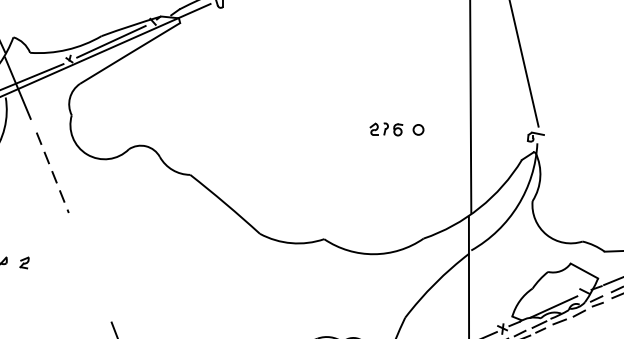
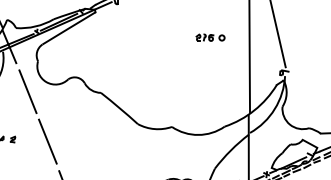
part: (396, 128) -> (210, 37), moved
line: (51, 172) -> (27, 91), dashed -> solid
line: (89, 266) -> (47, 141), added

